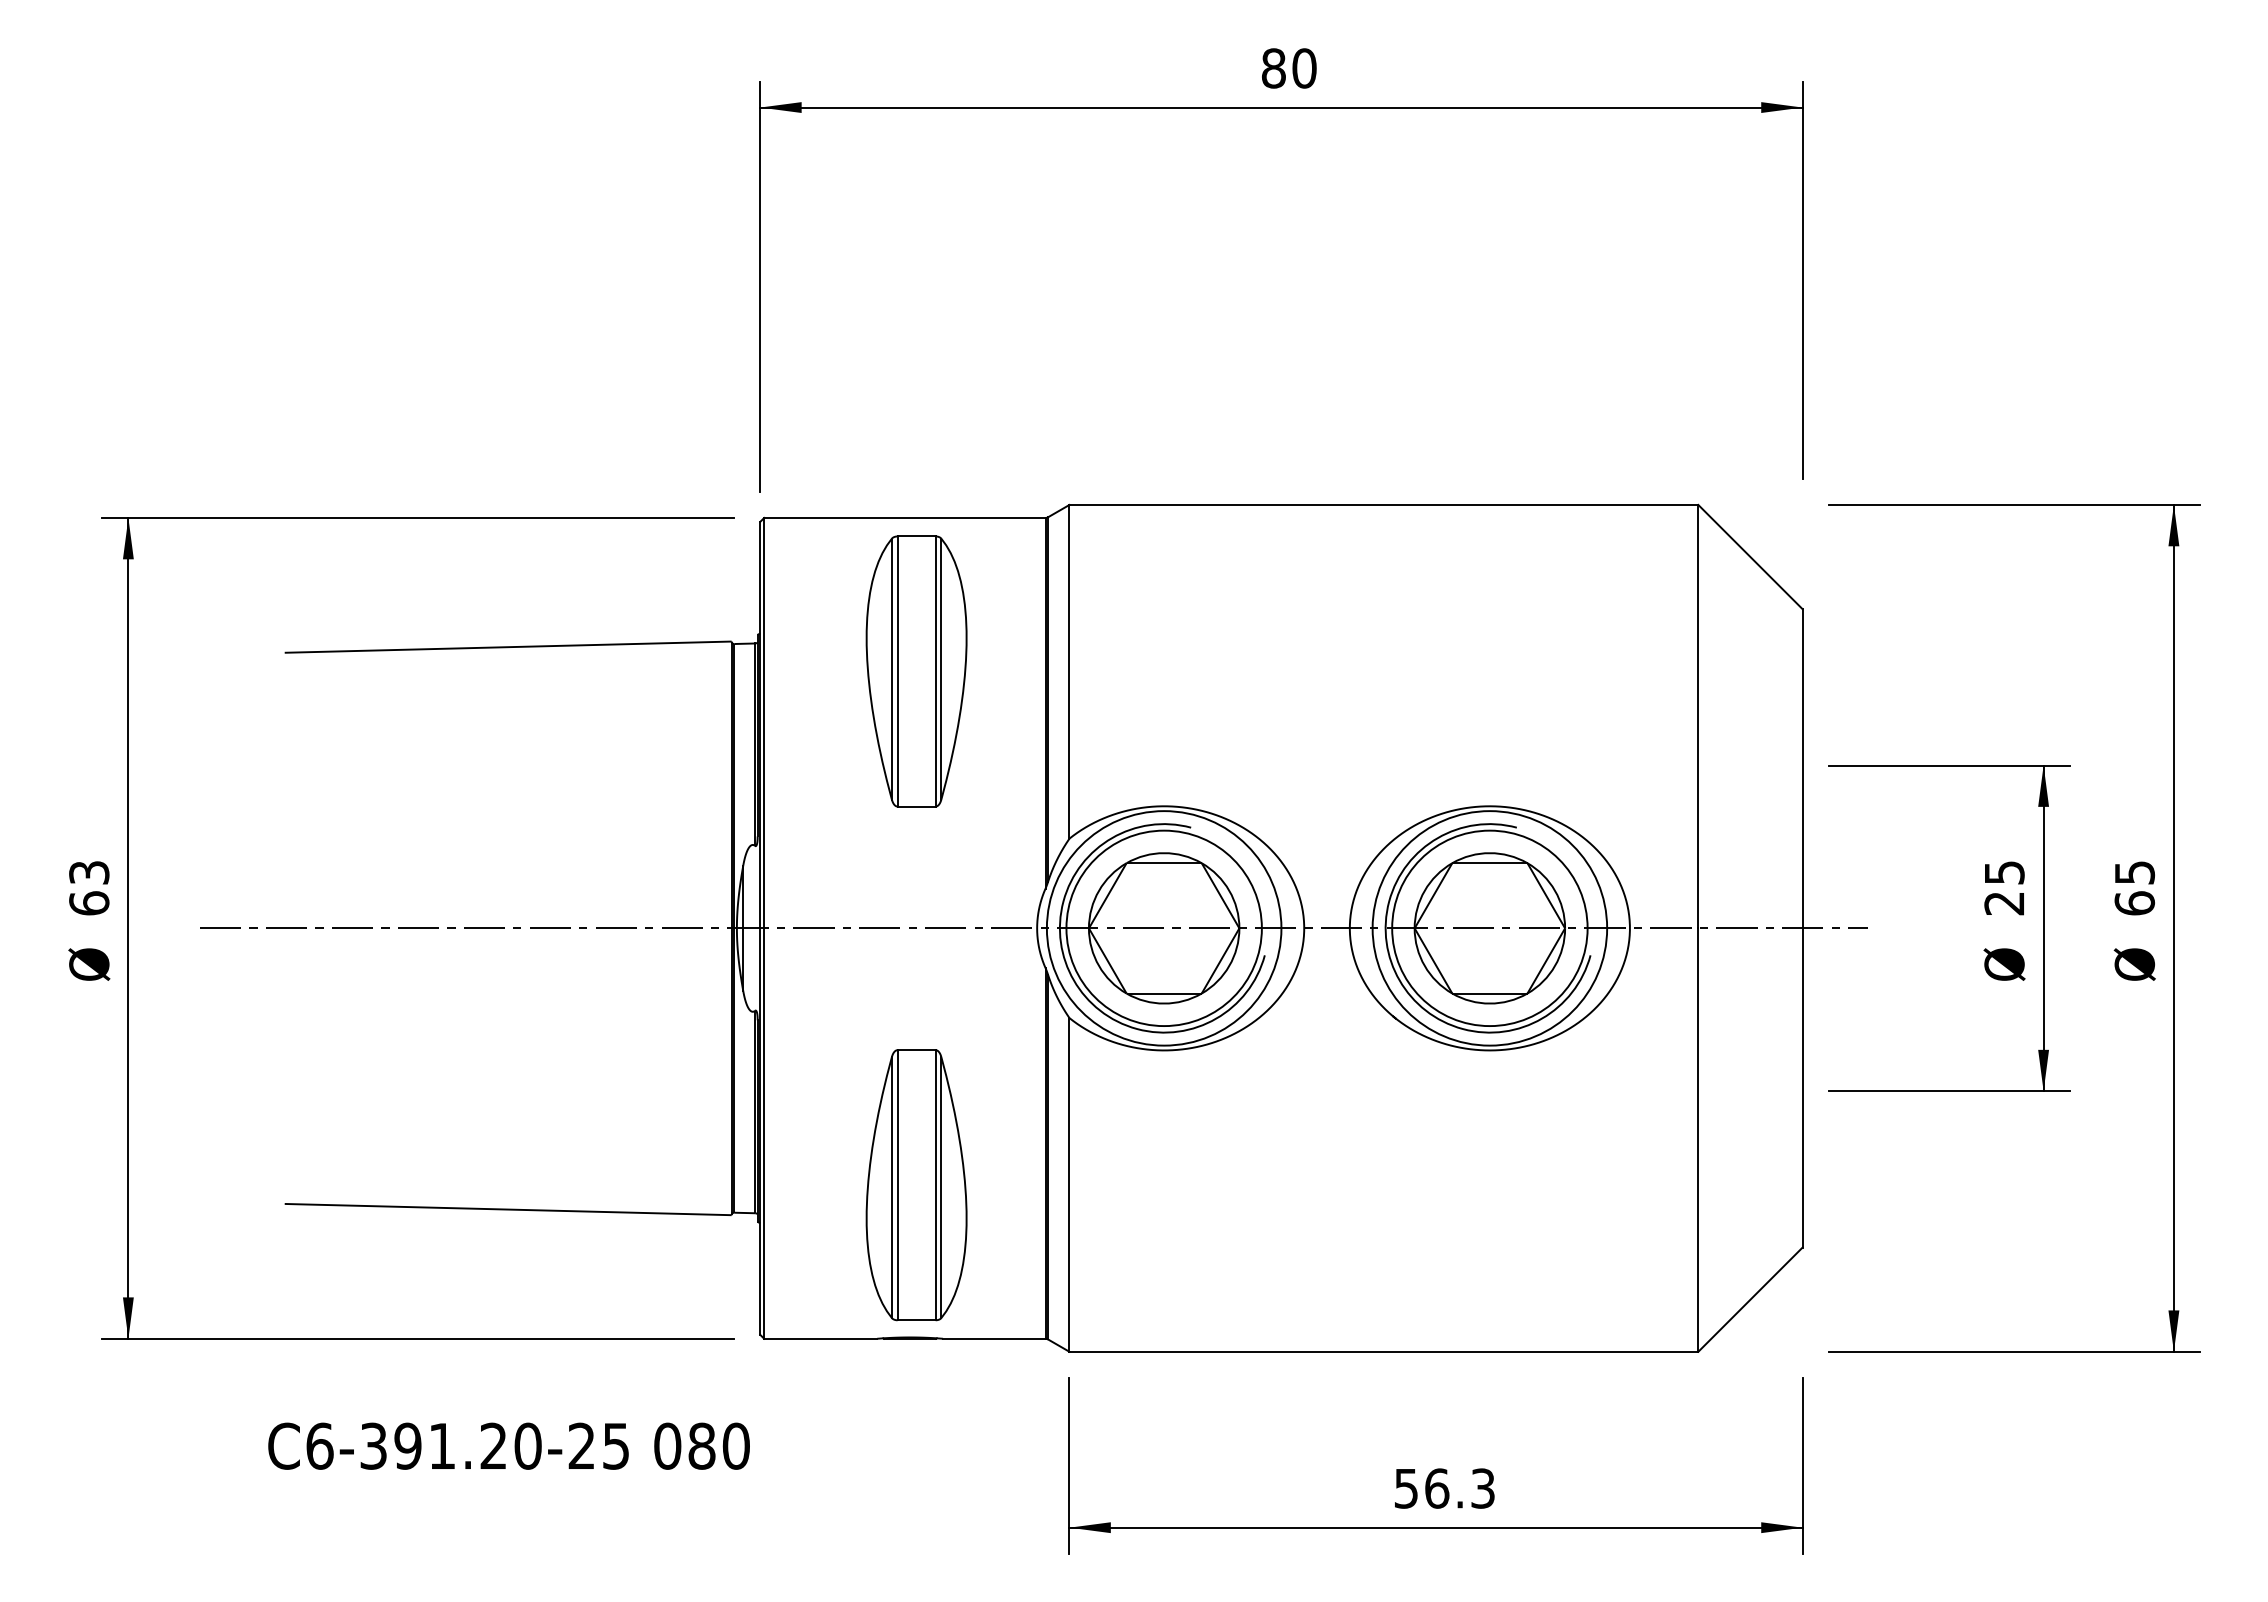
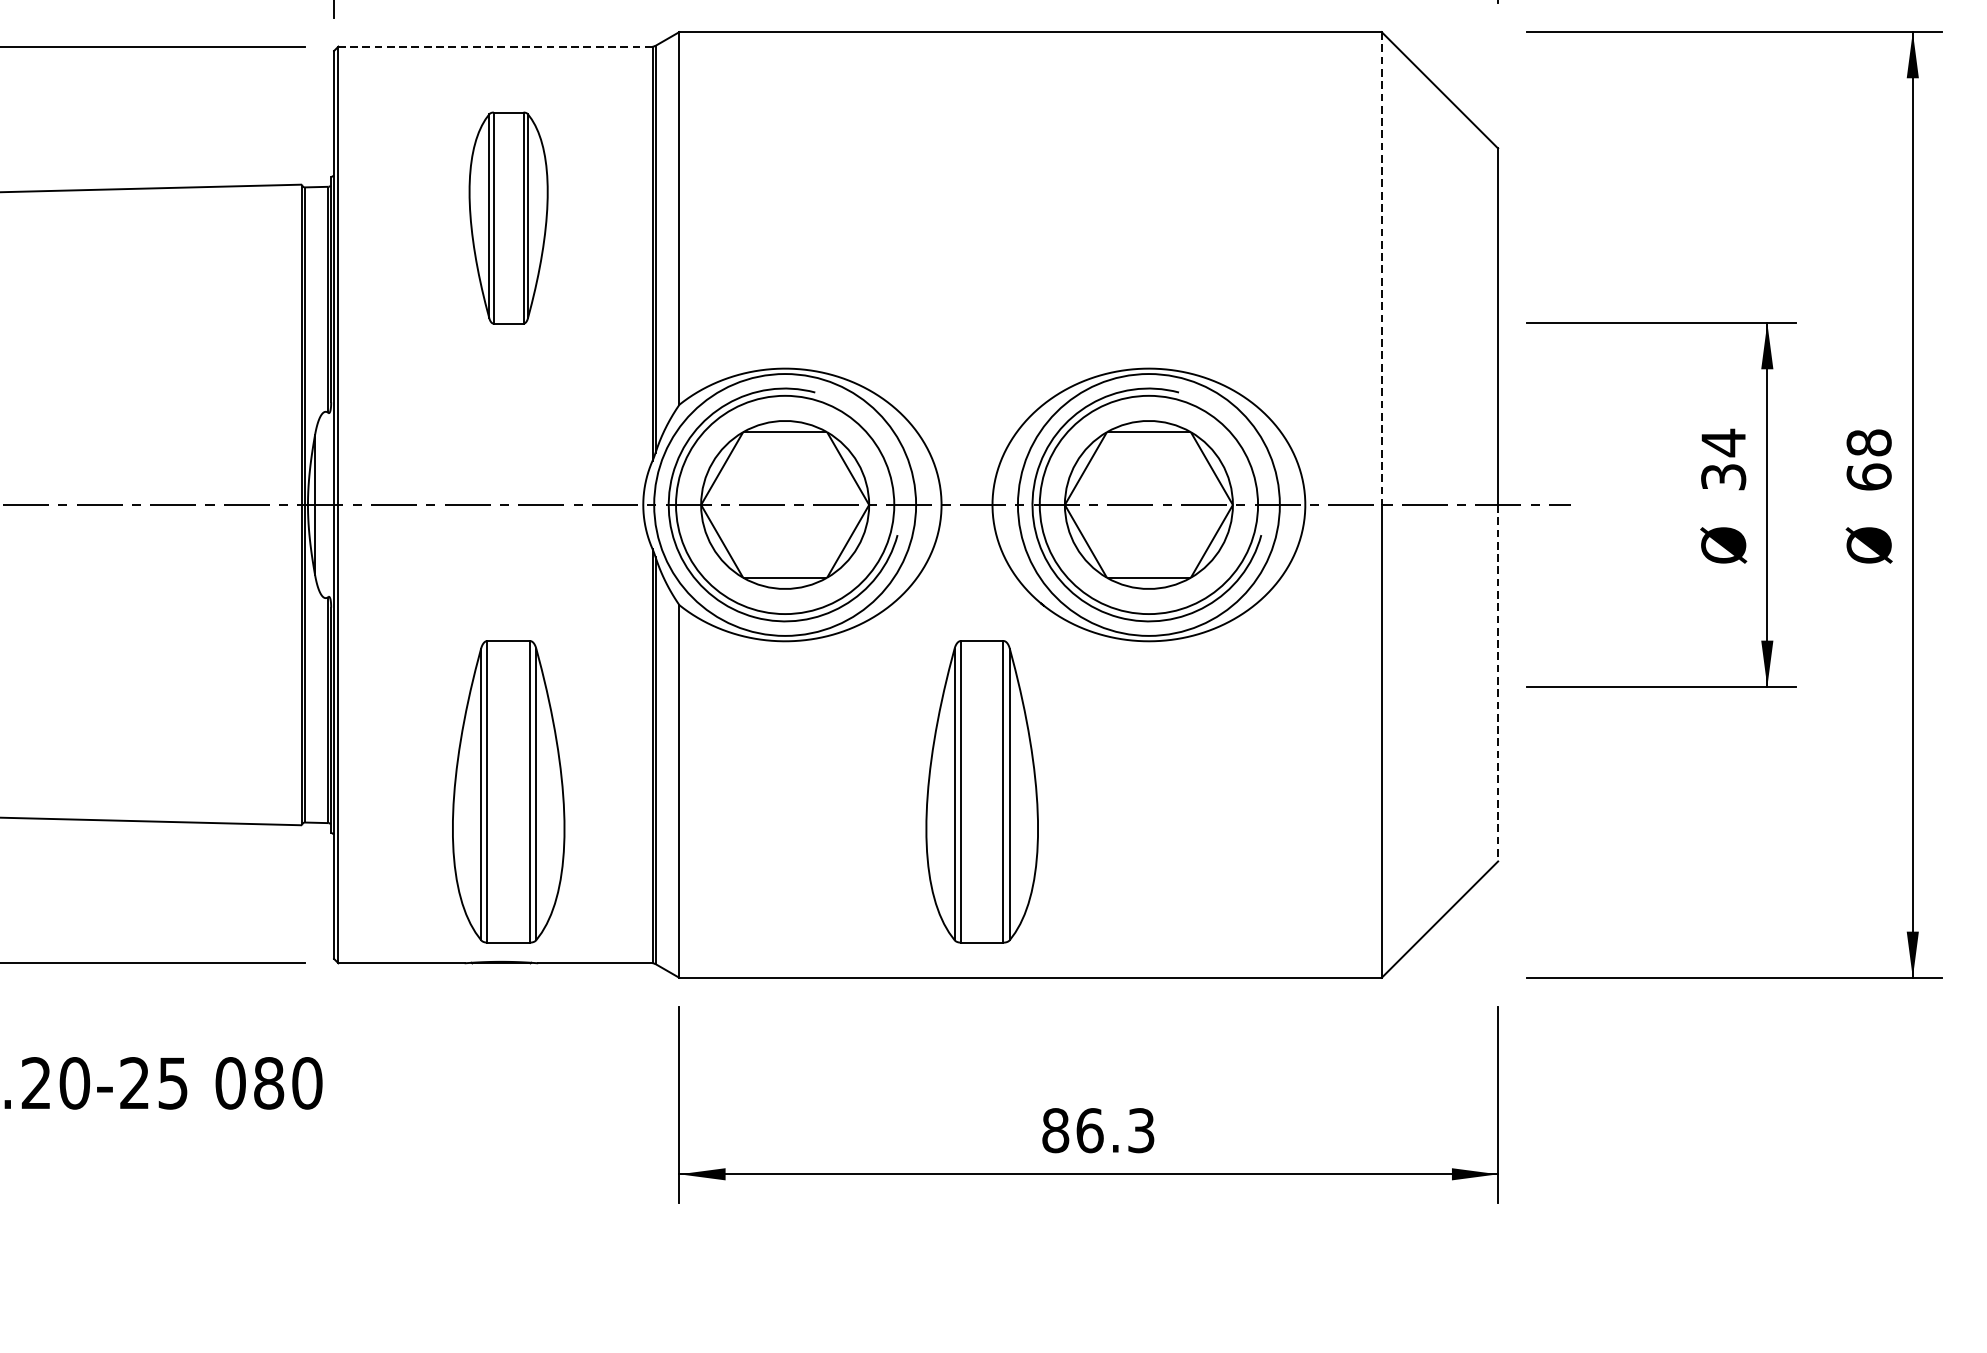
line: (904, 517) -> (495, 46), solid -> dashed
part: (916, 671) -> (508, 218), size x0.7
line: (1698, 716) -> (1381, 268), solid -> dashed
text: (2134, 872) -> (1868, 442), 65 -> 68
text: (2004, 887) -> (1723, 459), 25 -> 34
line: (1802, 1087) -> (1498, 682), solid -> dashed
part: (1340, 1185) -> (982, 792), added
text: (1406, 1488) -> (1055, 1130), 56.3 -> 86.3

